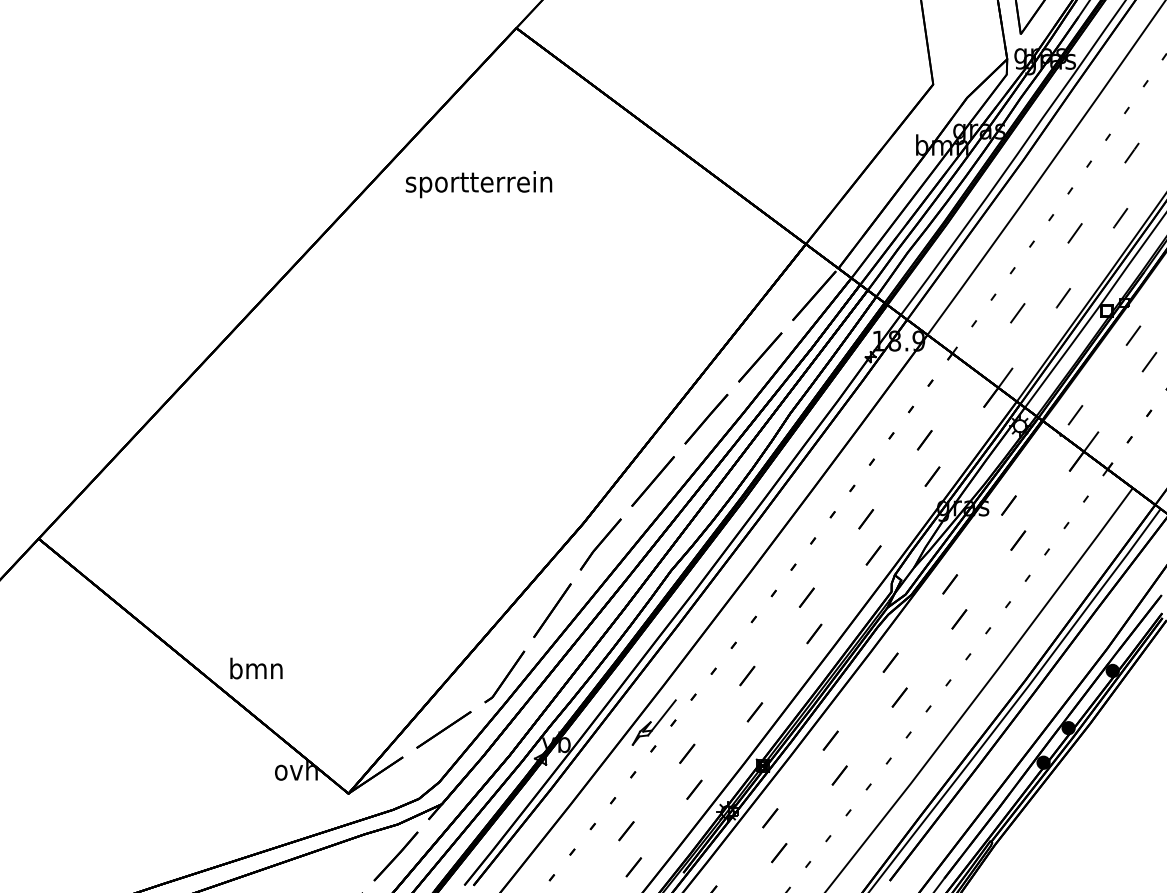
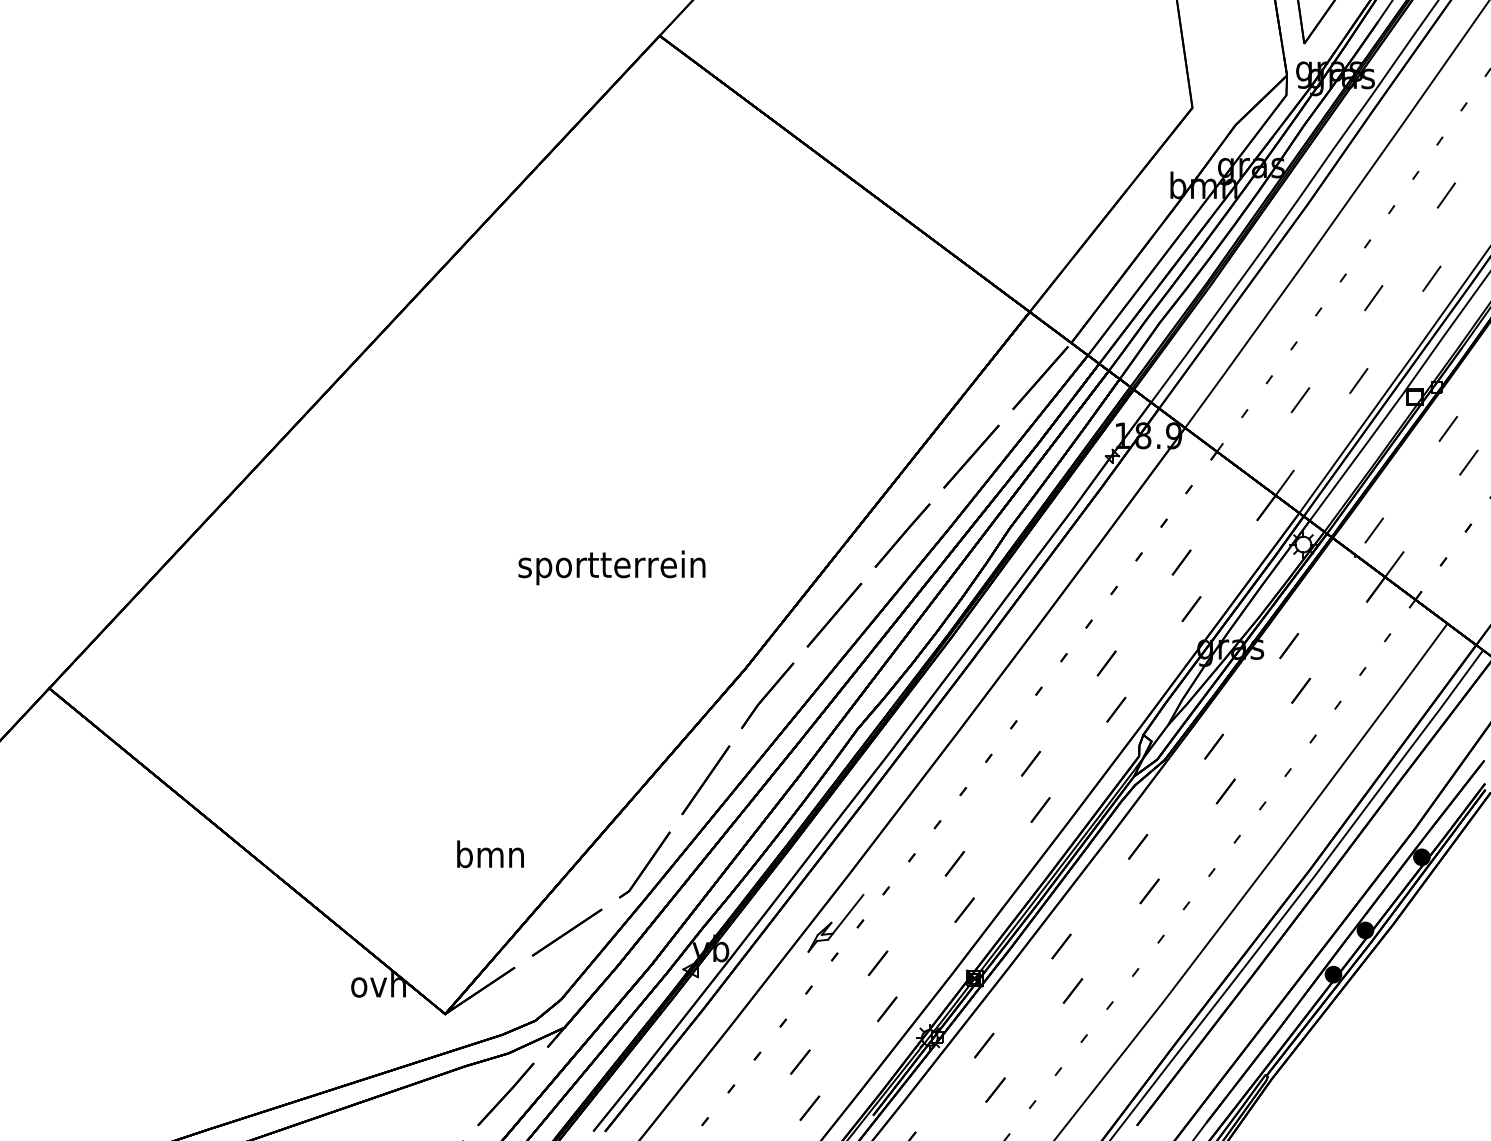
text: (478, 184) -> (611, 567), moved
text: (256, 668) -> (490, 854), moved

